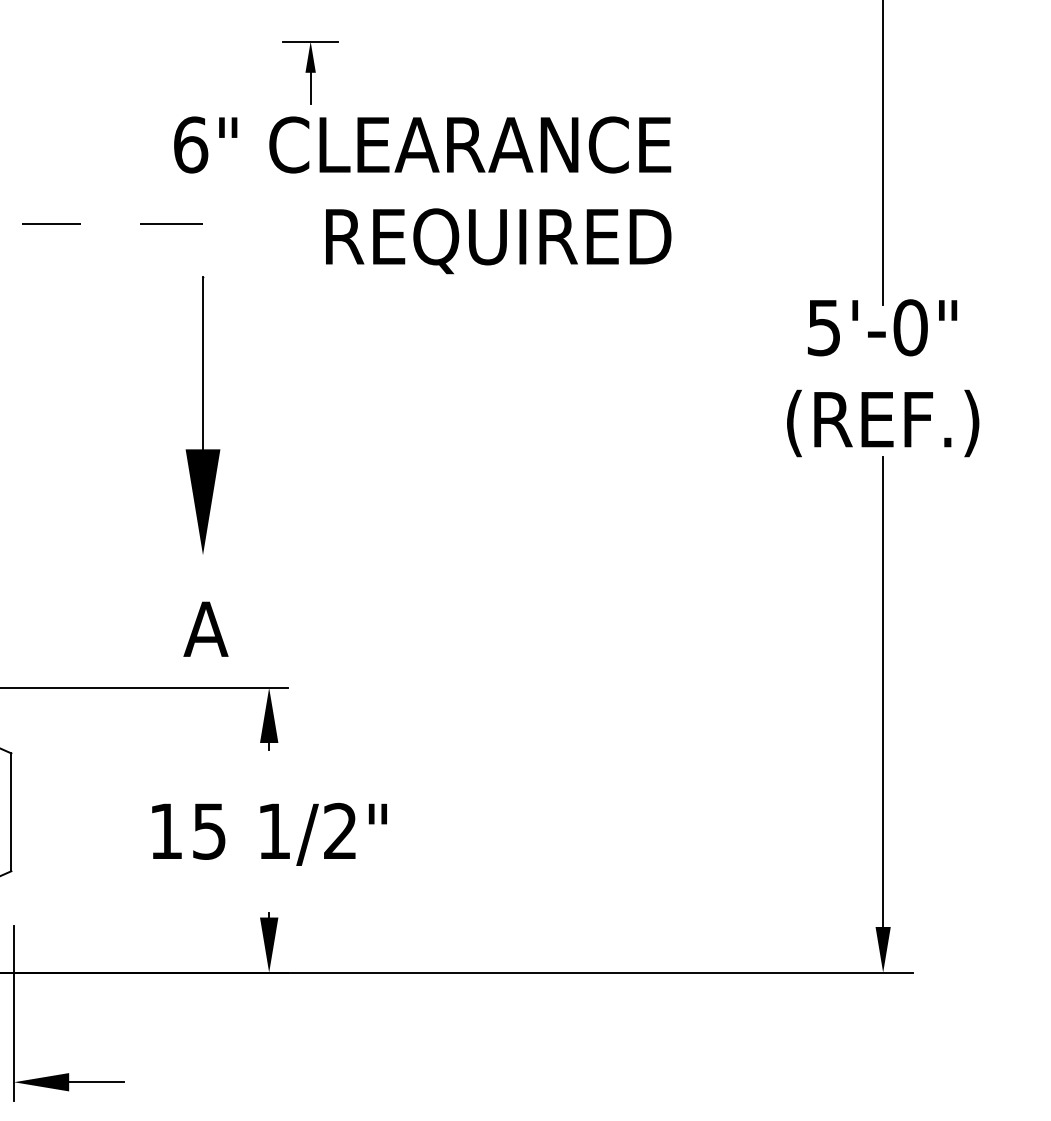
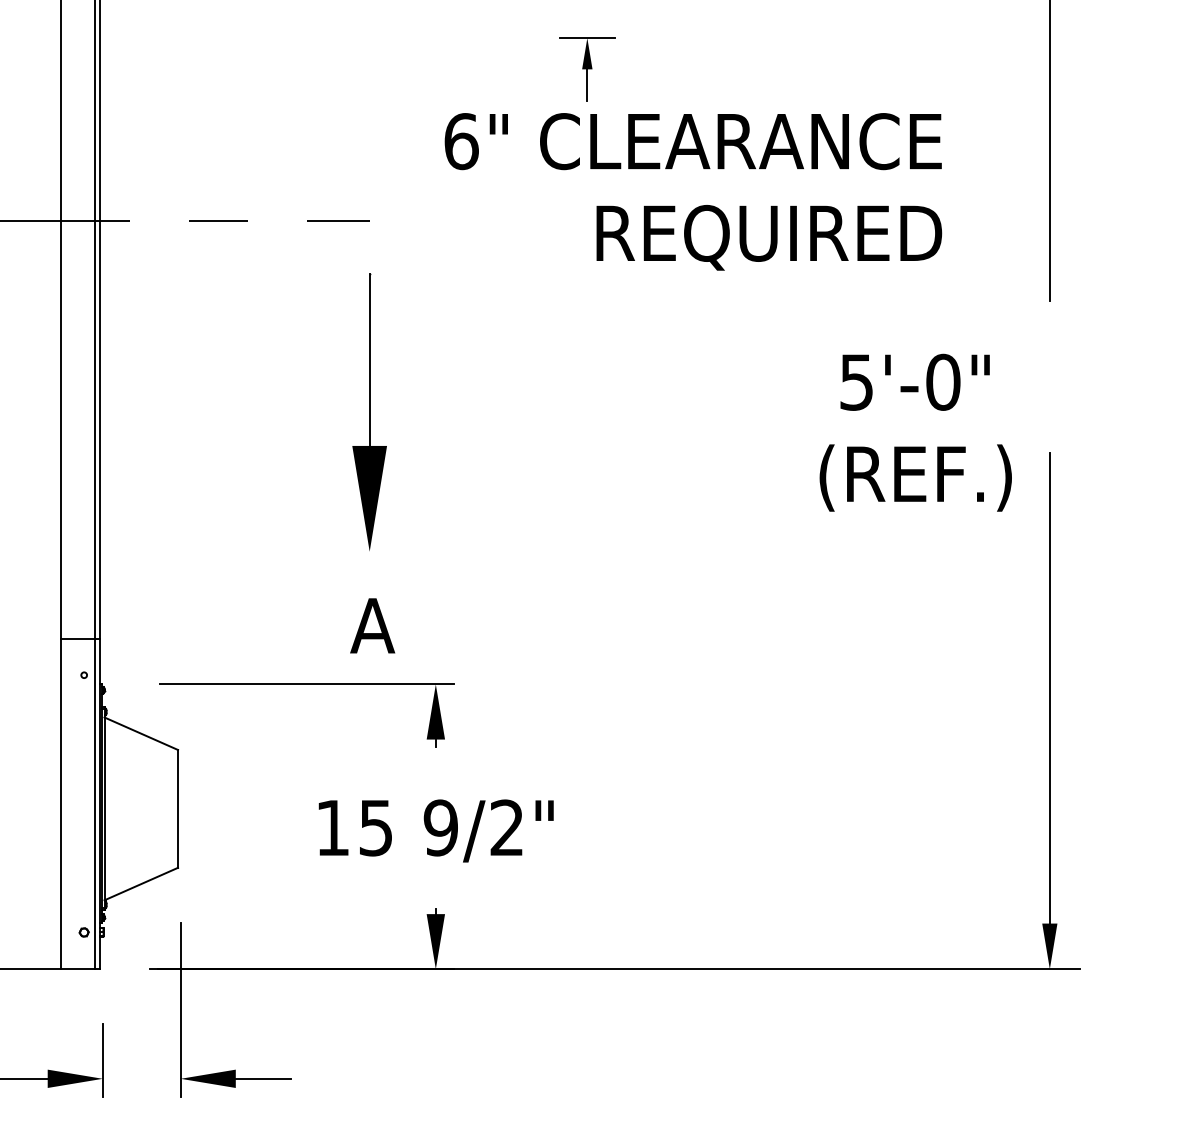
part: (310, 72) -> (587, 69), moved
text: (422, 194) -> (693, 191), moved
text: (882, 377) -> (915, 432), moved
text: (273, 830) -> (440, 827), 1/2" -> 9/2"

